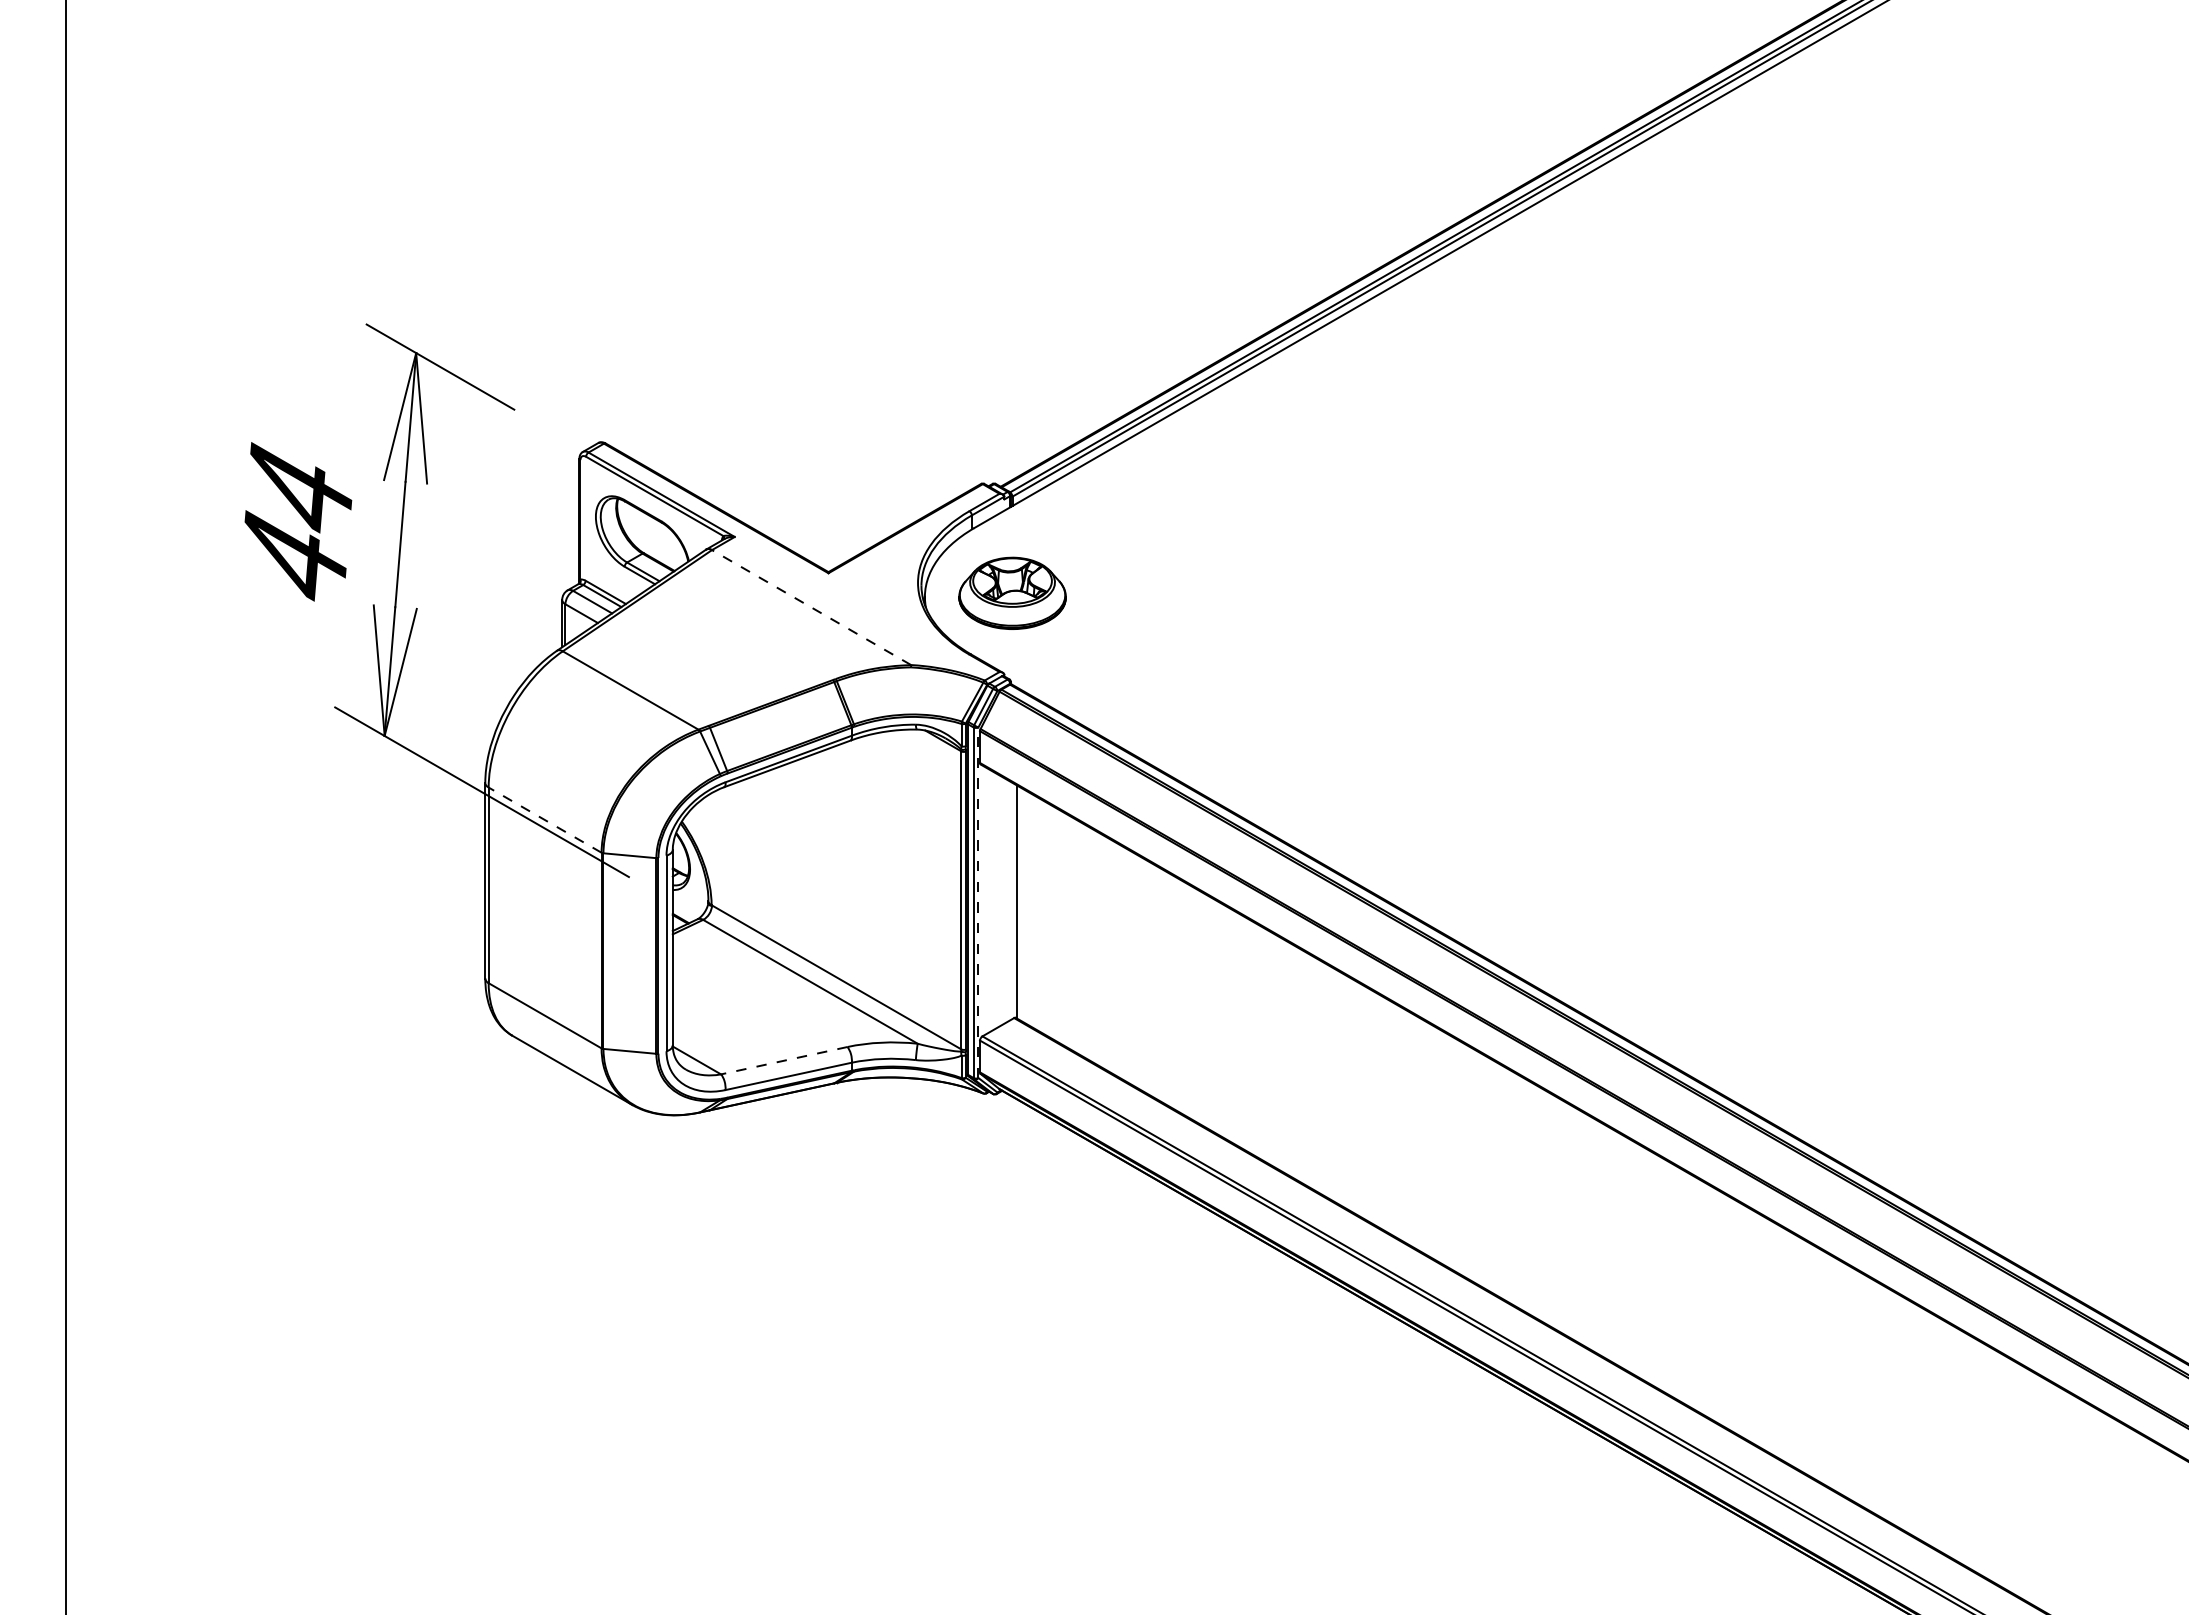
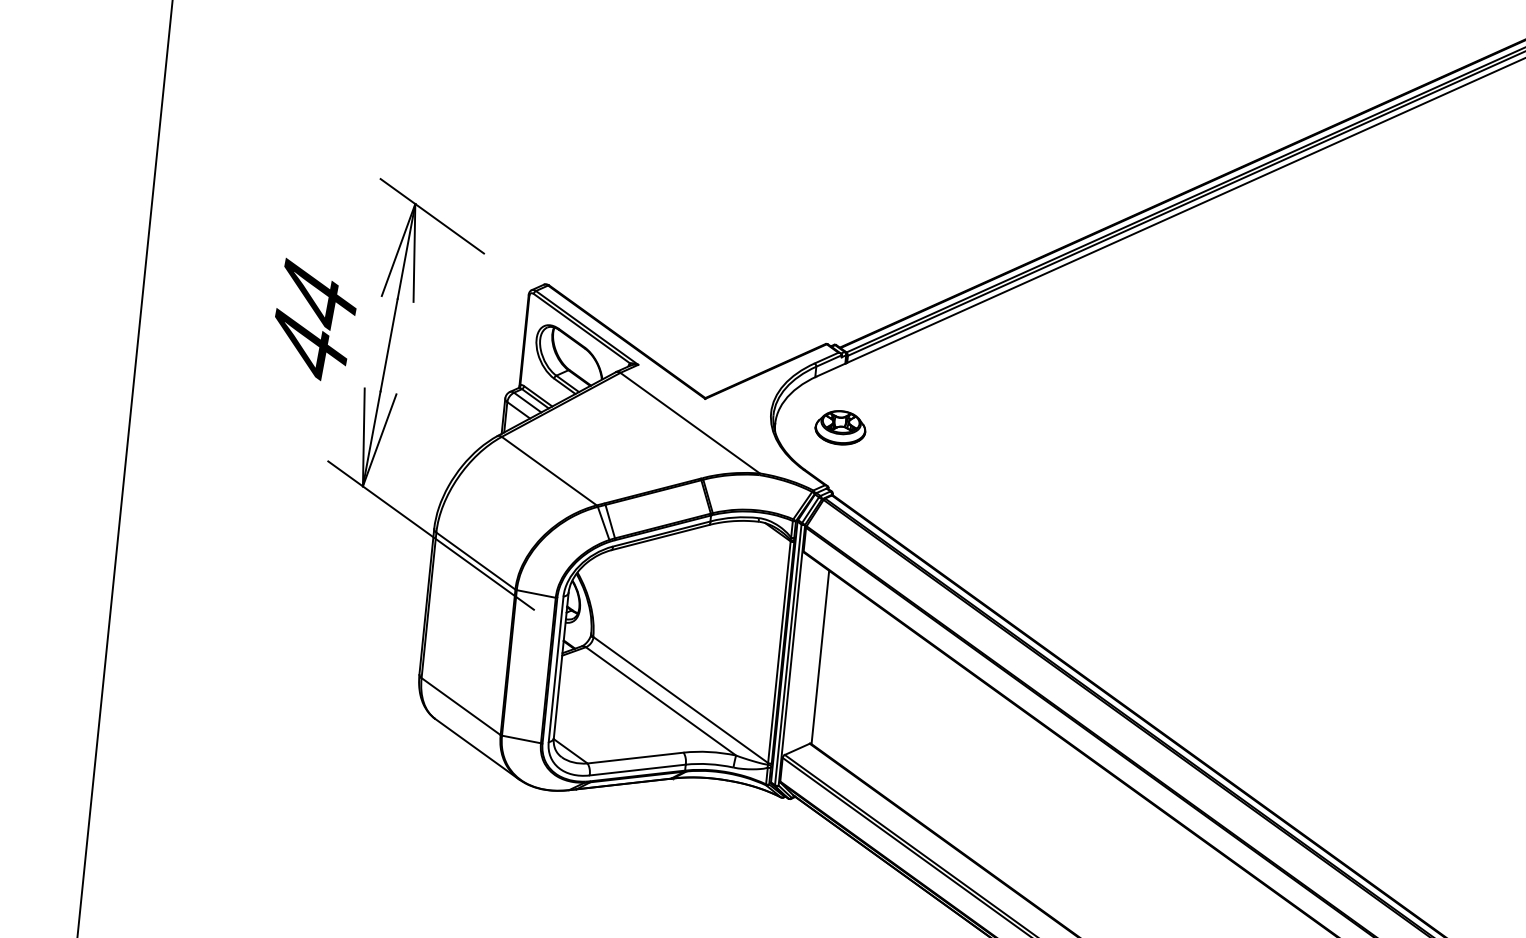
part: (1012, 593) -> (840, 427), size x0.62
line: (811, 607) -> (690, 423), dashed -> solid
line: (544, 819) -> (475, 560), dashed -> solid
line: (978, 902) -> (791, 655), dashed -> solid
line: (784, 1060) -> (635, 757), dashed -> solid

